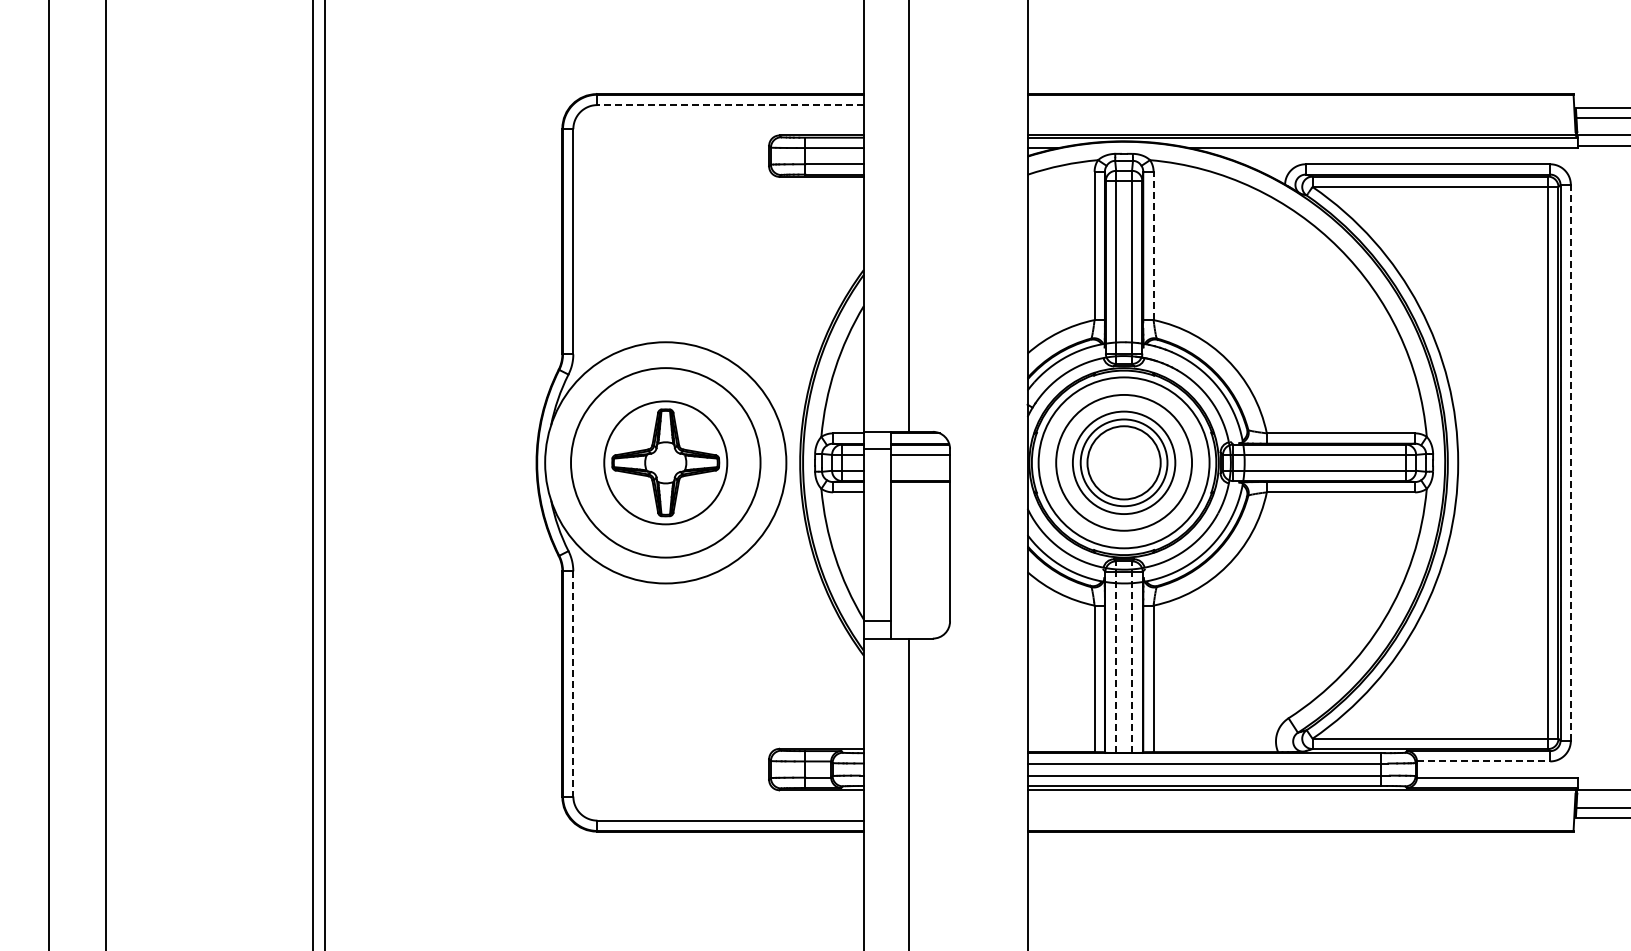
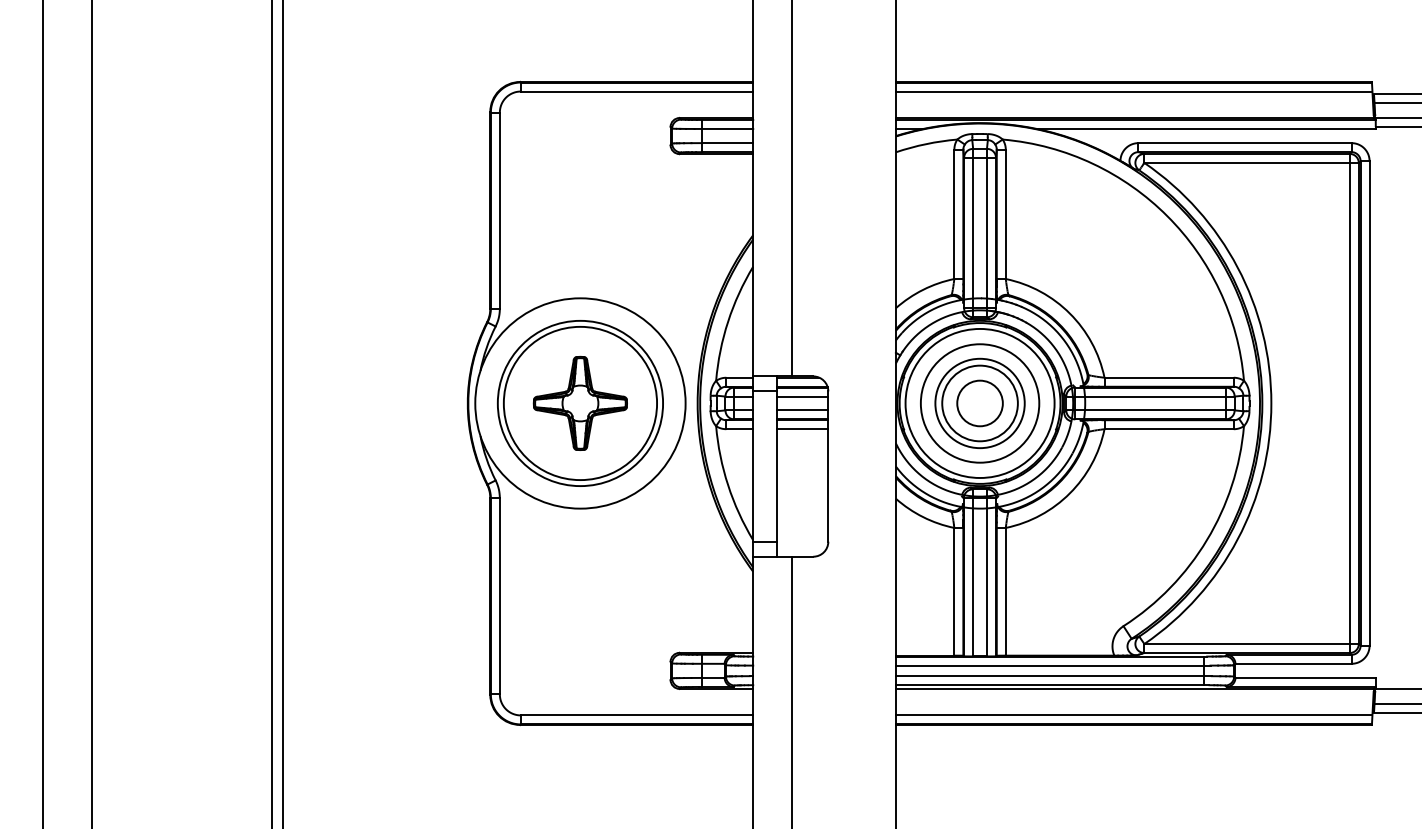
line: (730, 105) -> (636, 91), dashed -> solid
line: (1300, 105) -> (1133, 91), added
line: (1153, 245) -> (1005, 213), dashed -> solid
circle: (665, 462) -> (580, 403), size x1.43
circle: (1123, 462) -> (979, 403), size x0.71
line: (1570, 462) -> (1369, 403), dashed -> solid
line: (920, 470) -> (802, 410), added
line: (920, 492) -> (802, 429), added
line: (1115, 657) -> (972, 573), dashed -> solid
line: (1132, 657) -> (987, 573), dashed -> solid
line: (573, 683) -> (500, 595), dashed -> solid
line: (1483, 761) -> (1293, 663), dashed -> solid
line: (1300, 820) -> (1133, 715), added

